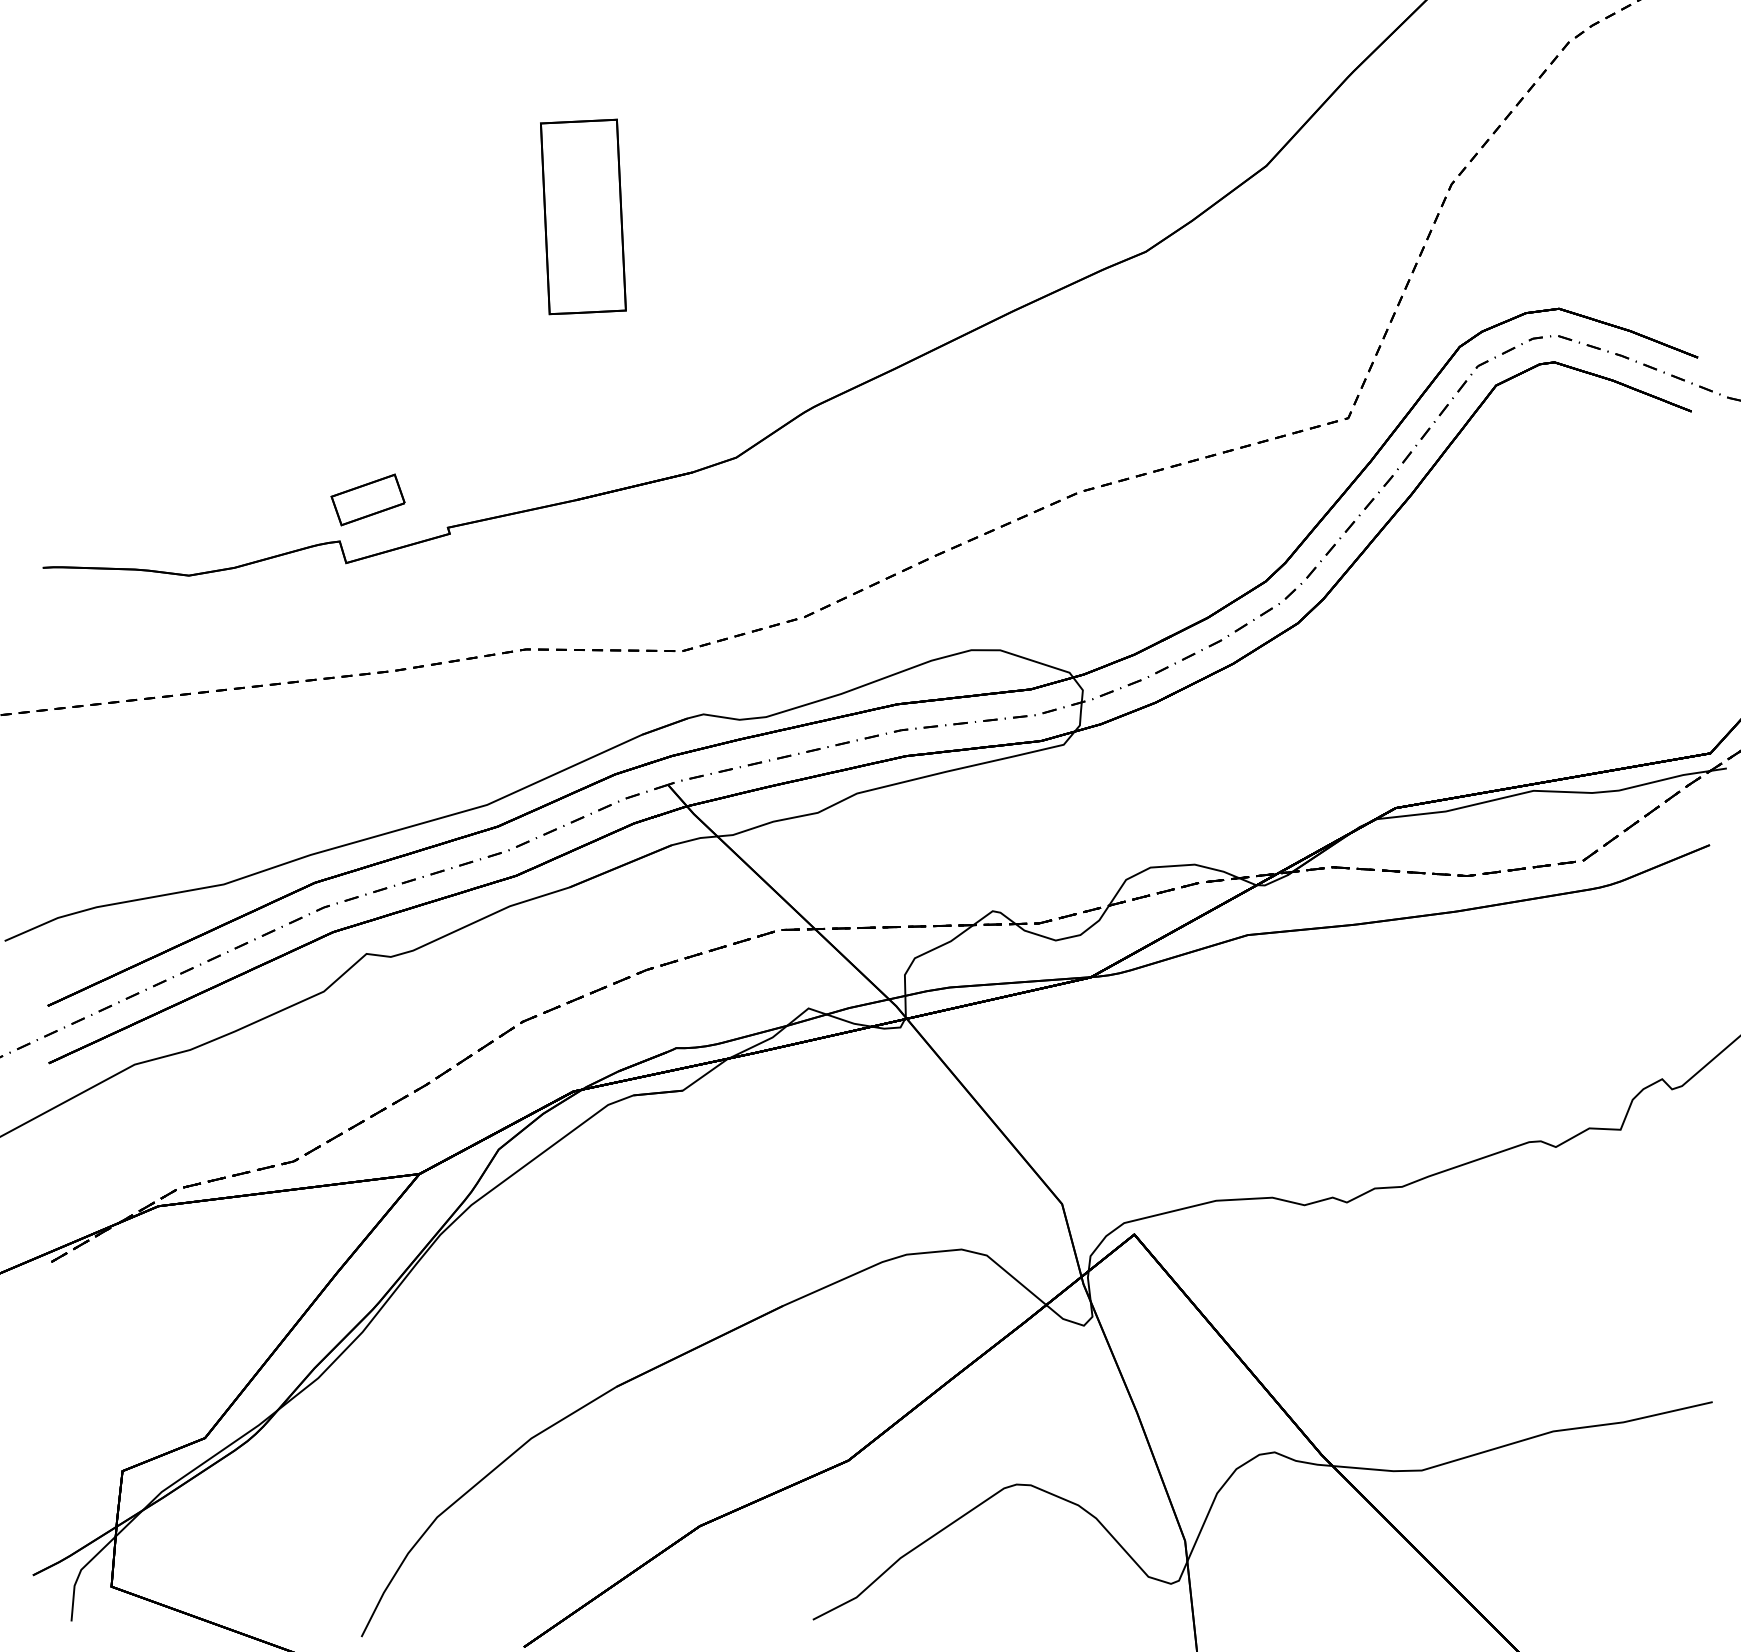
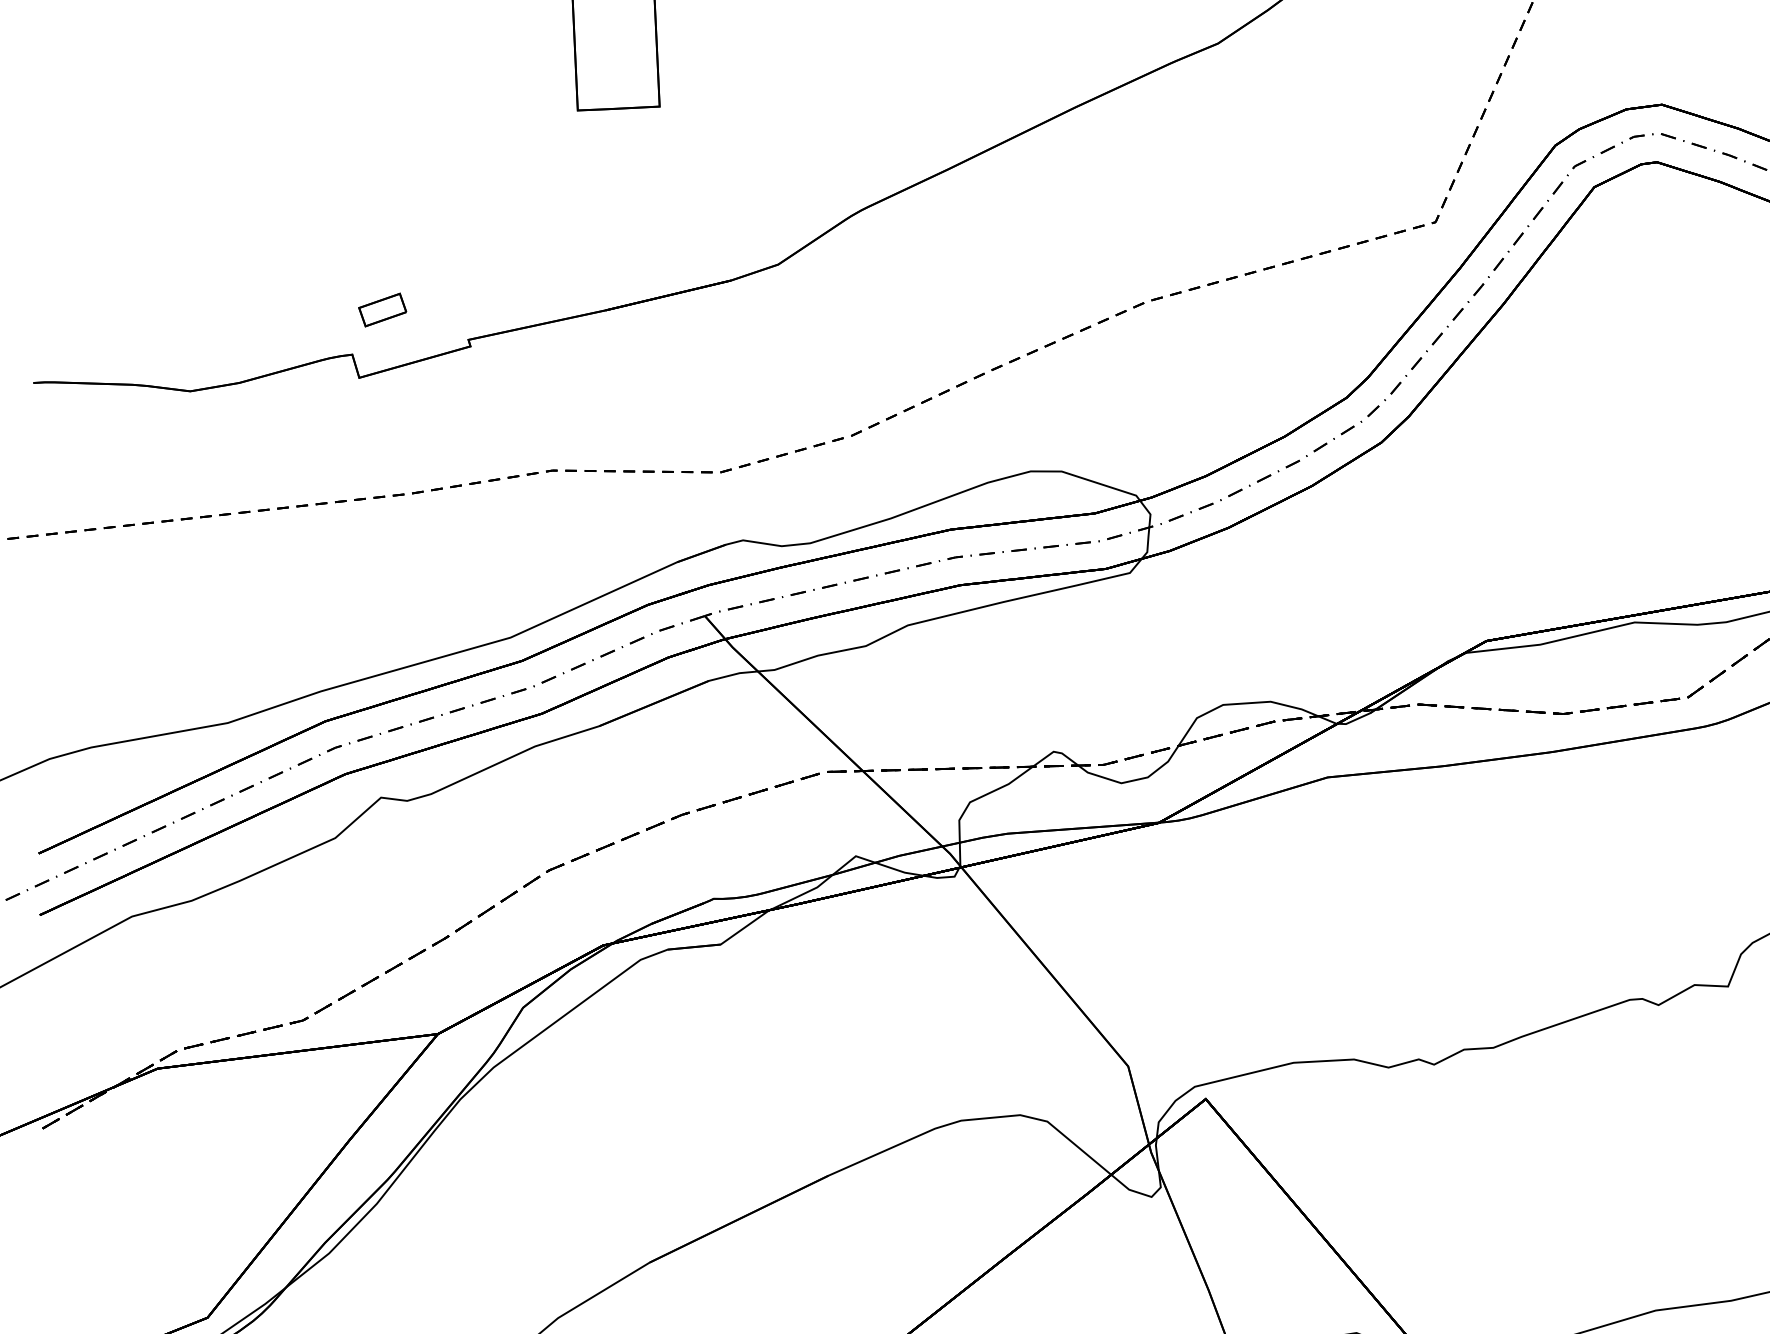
part: (367, 499) -> (382, 309), size x0.6

